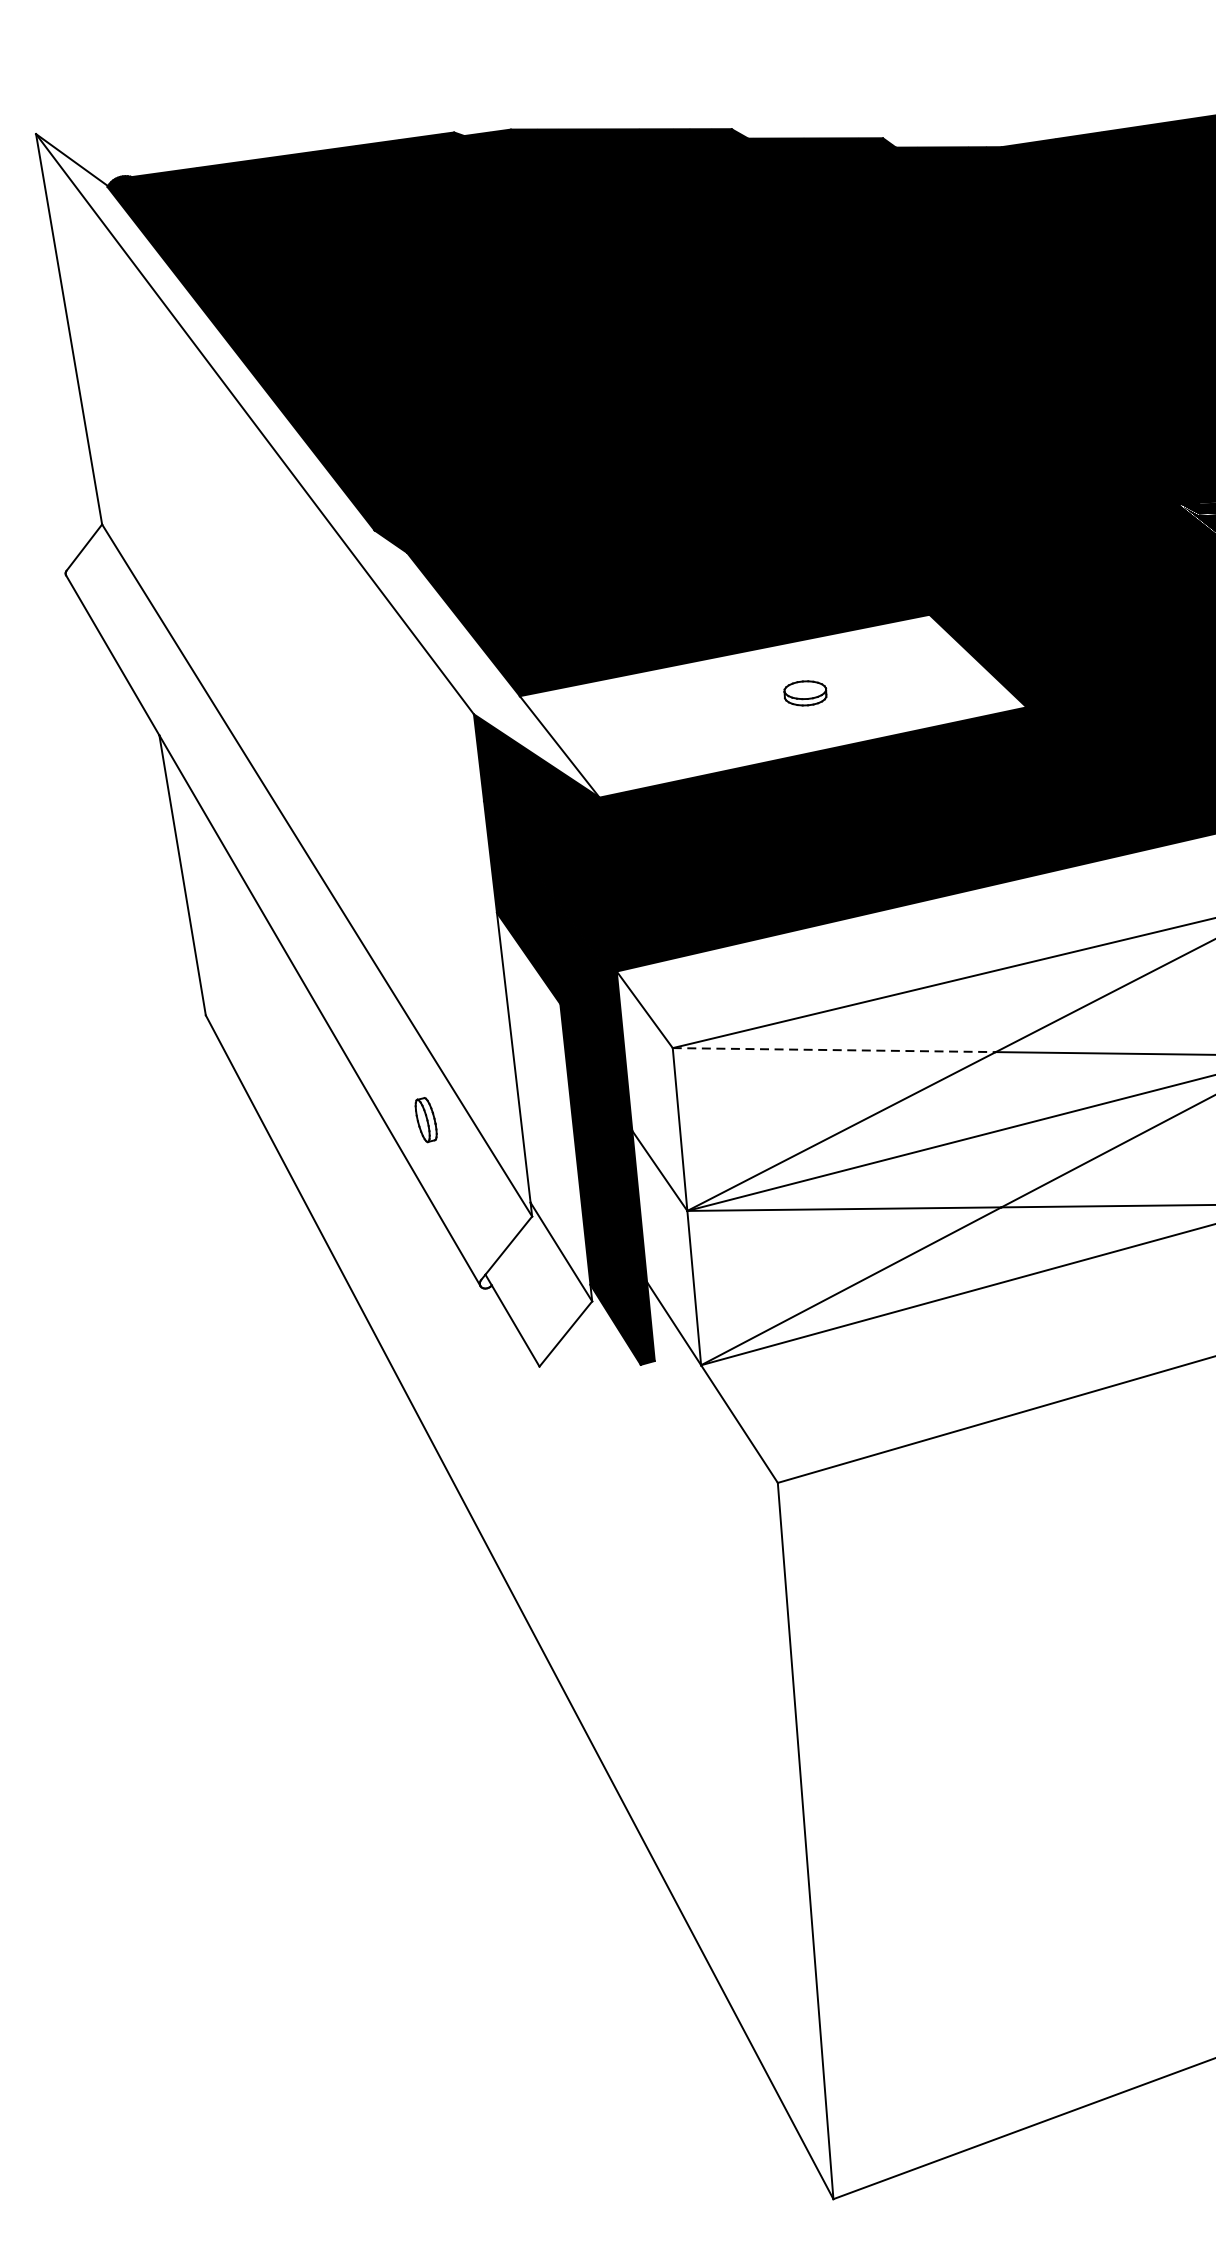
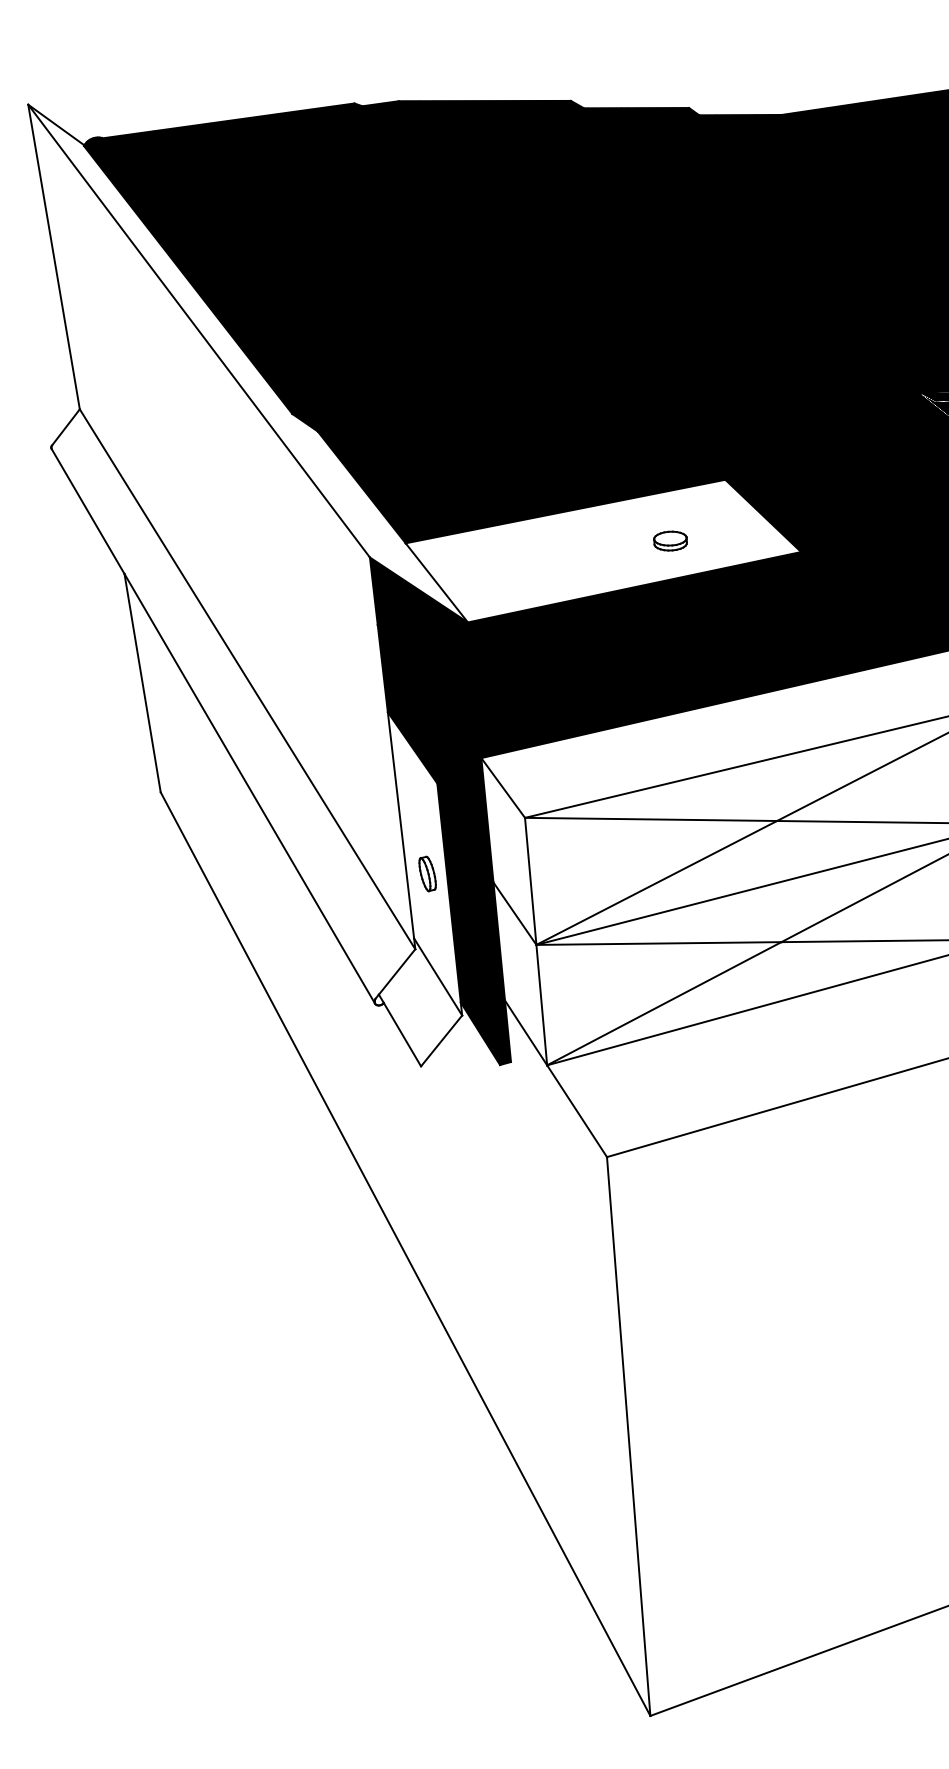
part: (805, 692) -> (670, 540), moved
line: (834, 1050) -> (651, 819), dashed -> solid
part: (425, 1119) -> (427, 873), moved

